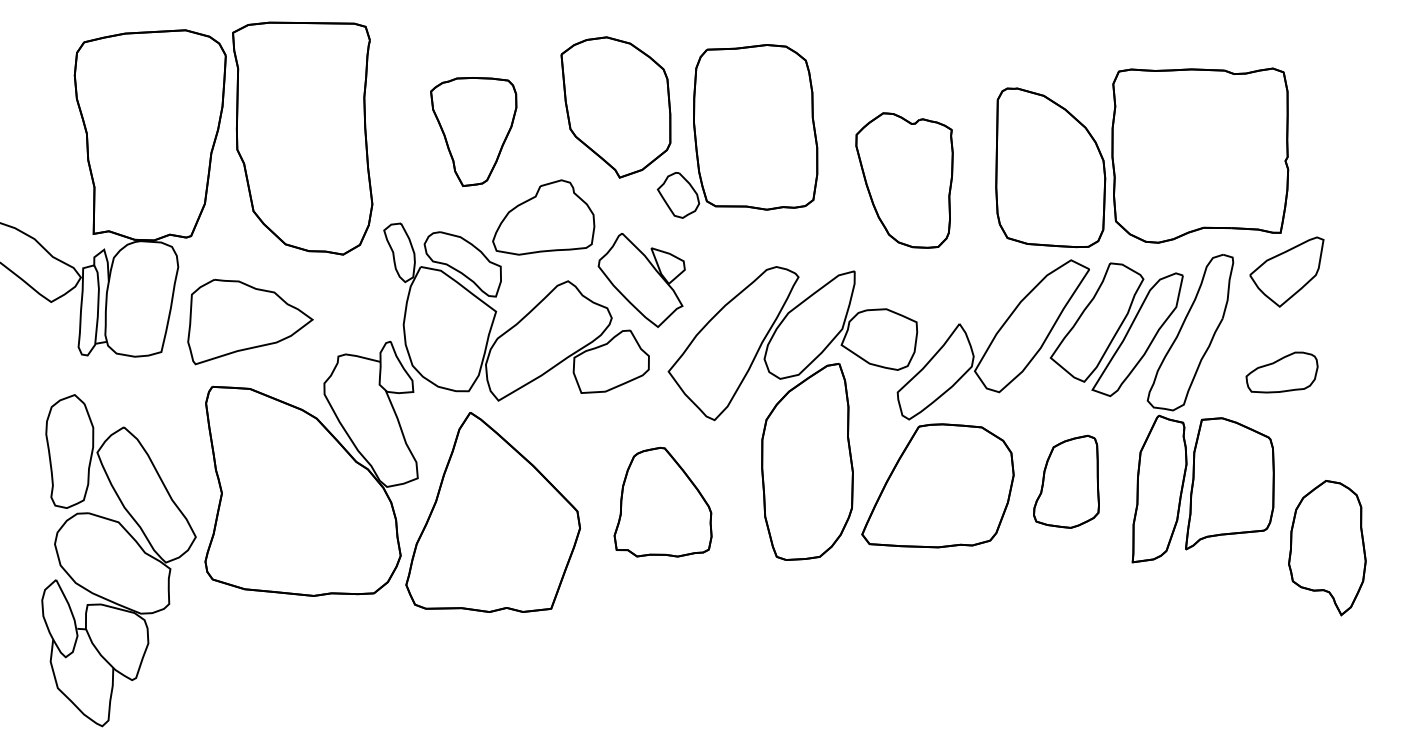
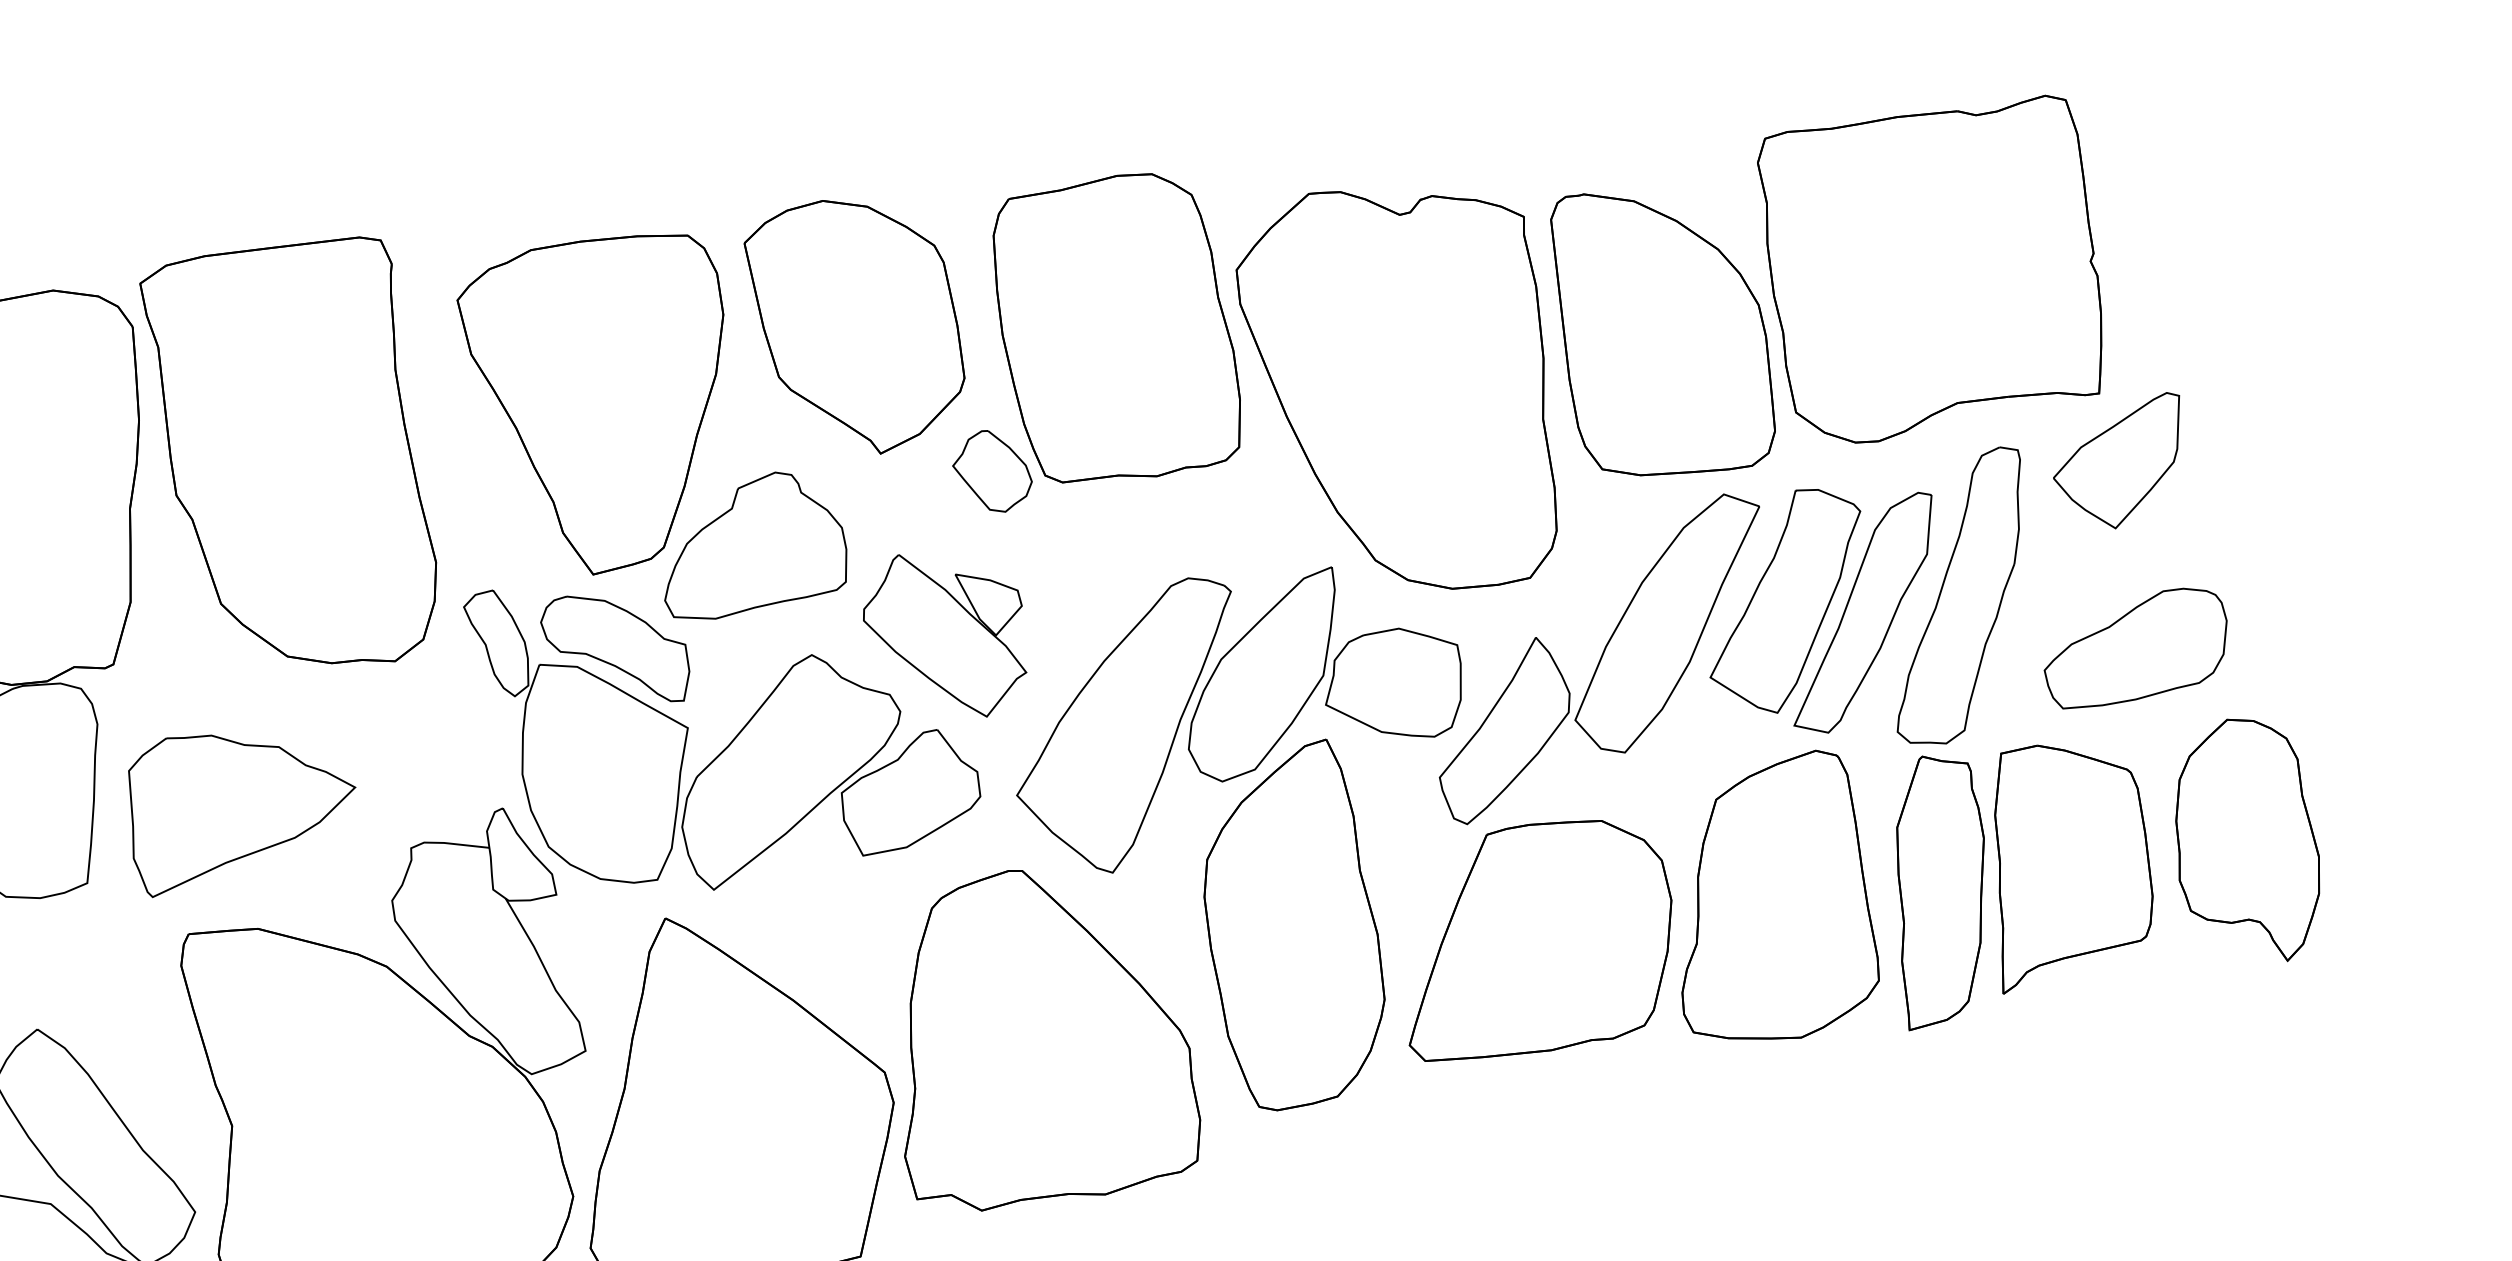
part: (473, 131) -> (602, 405), size x1.67
part: (904, 180) -> (1400, 389), size x1.67
part: (1281, 372) -> (2134, 647), size x1.43
part: (1066, 481) -> (1769, 898), size x1.67
part: (662, 501) -> (1037, 1033), size x1.67
part: (1327, 548) -> (2246, 842), moved

